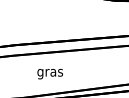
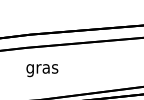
text: (49, 74) -> (41, 71), moved

